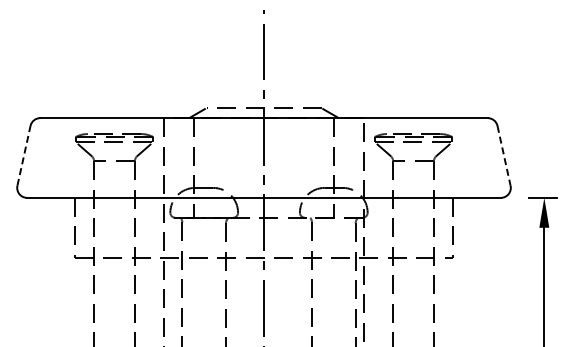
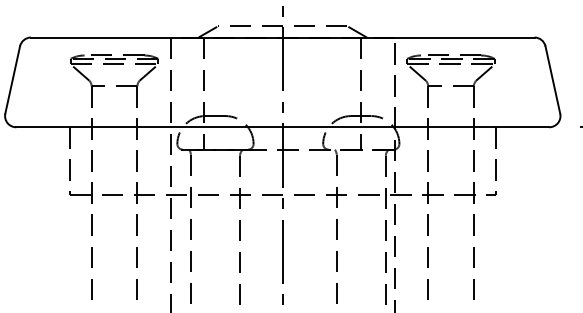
line: (23, 155) -> (12, 79), dashed -> solid
line: (504, 155) -> (553, 79), dashed -> solid

